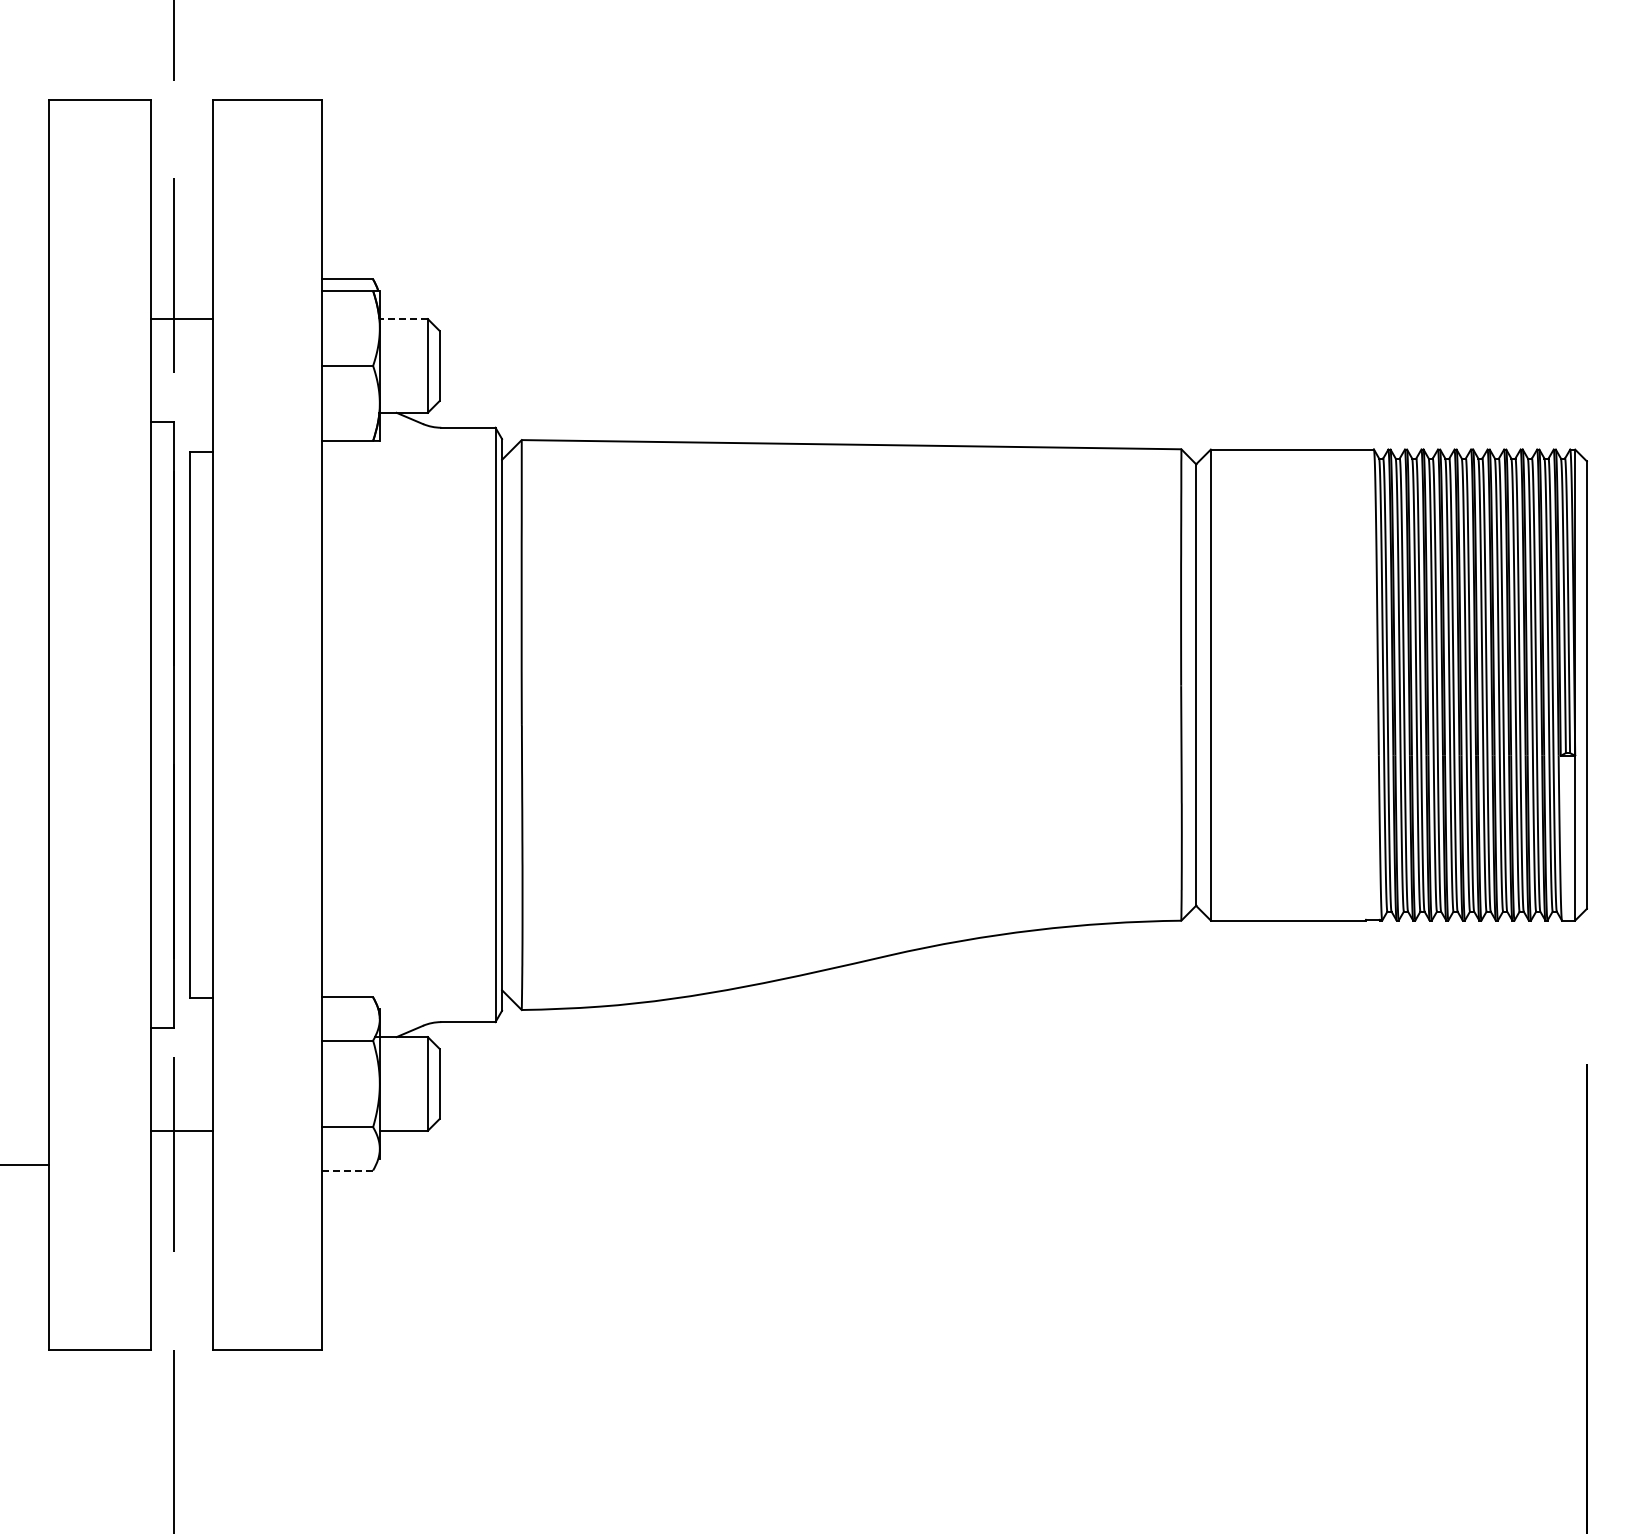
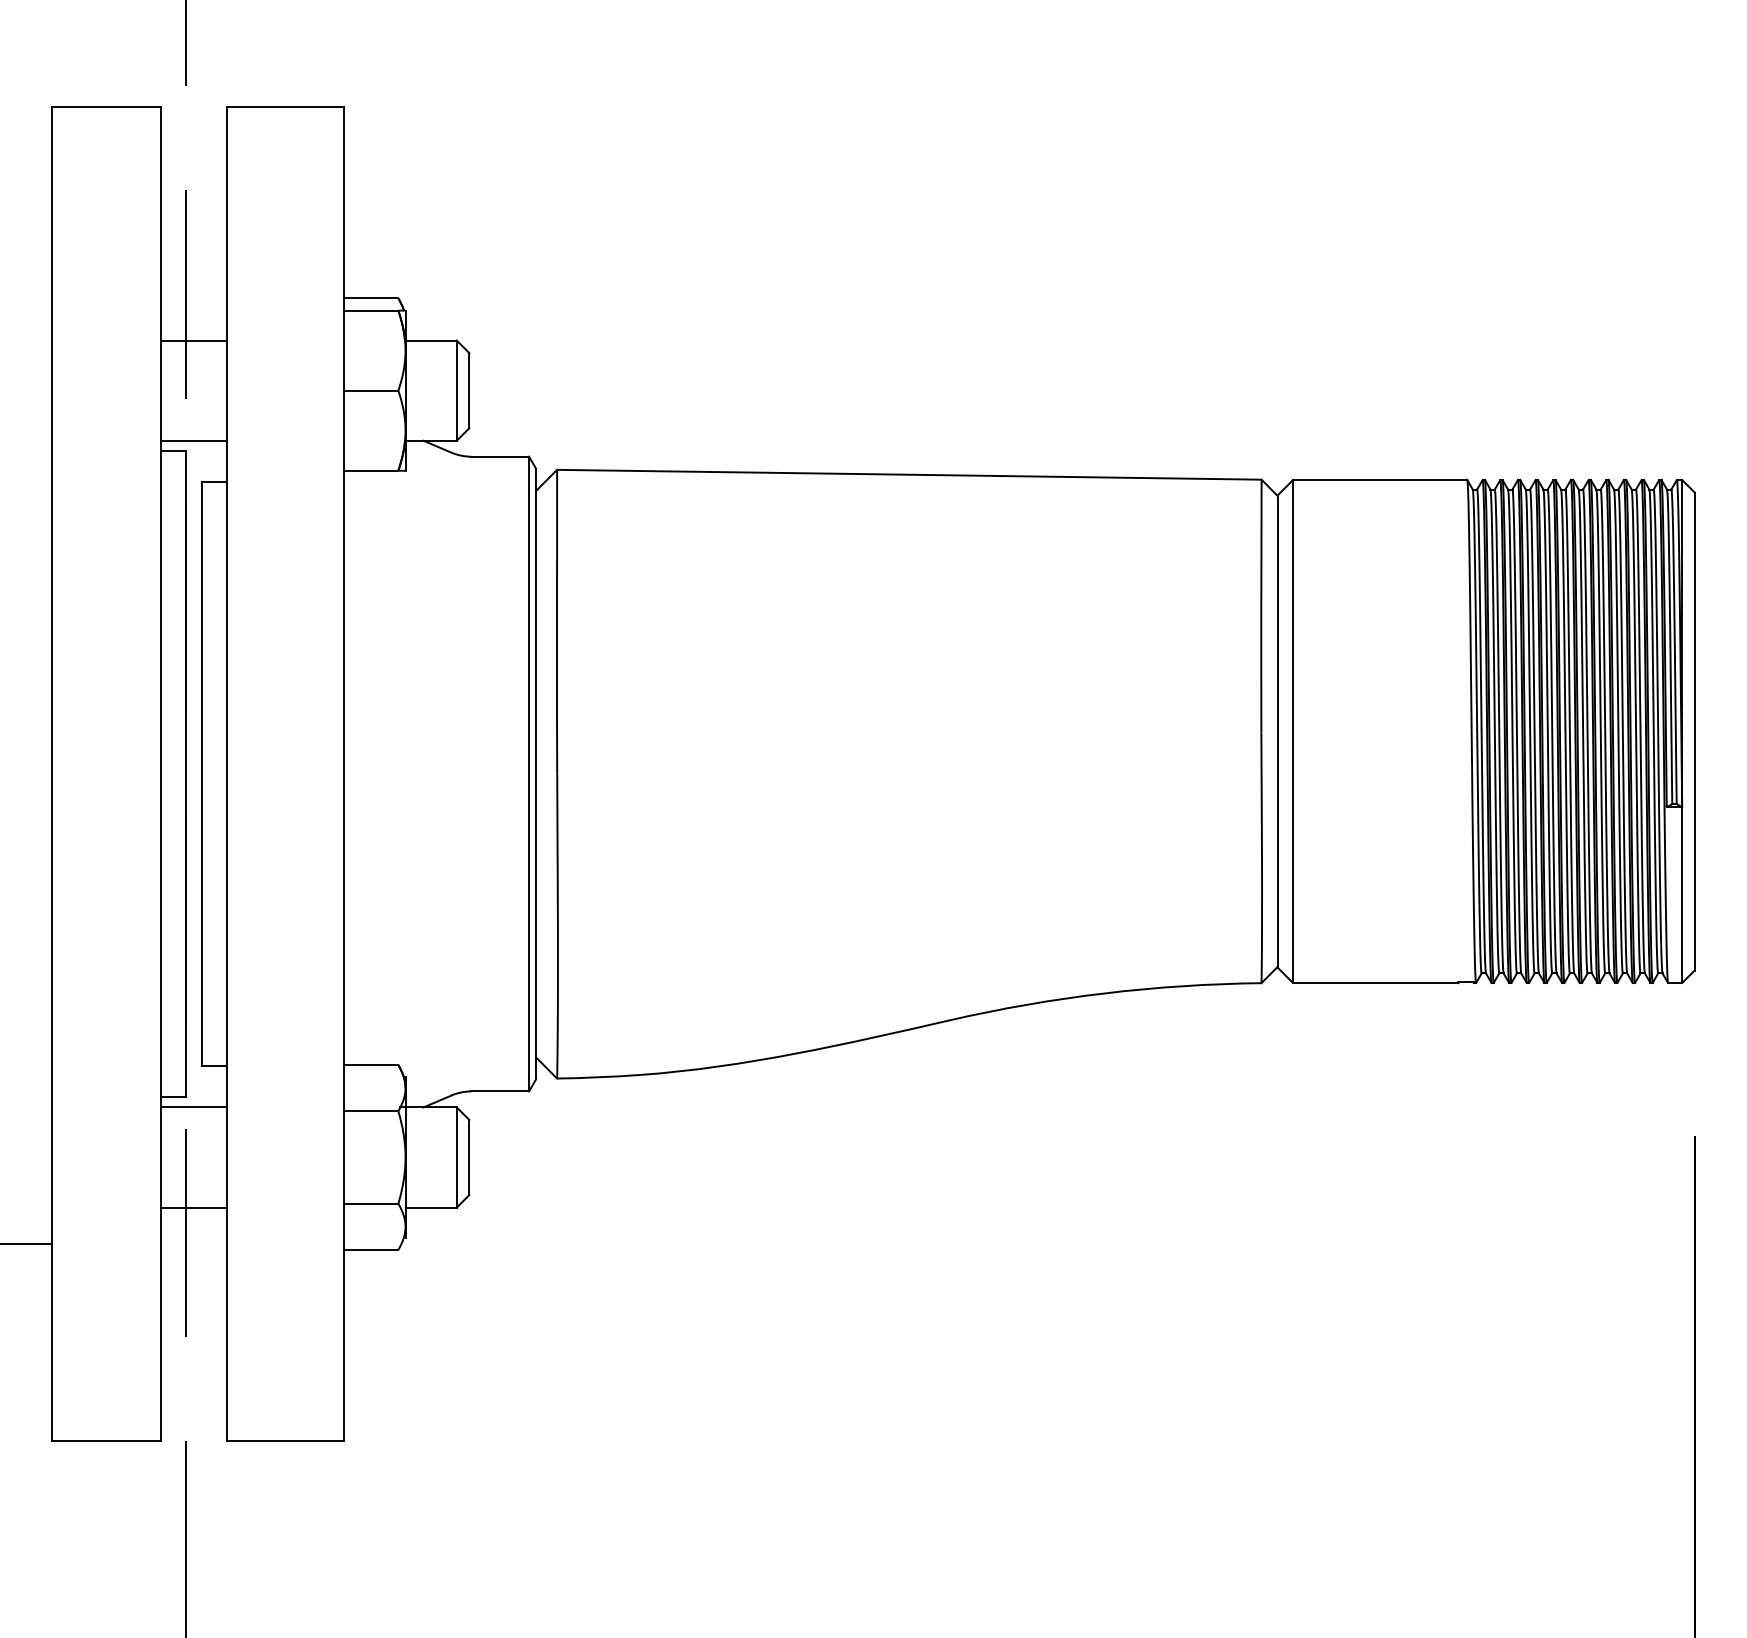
line: (403, 319) -> (430, 341), dashed -> solid
line: (181, 412) -> (193, 440), added
line: (181, 1037) -> (193, 1107), added
line: (347, 1170) -> (371, 1249), dashed -> solid

